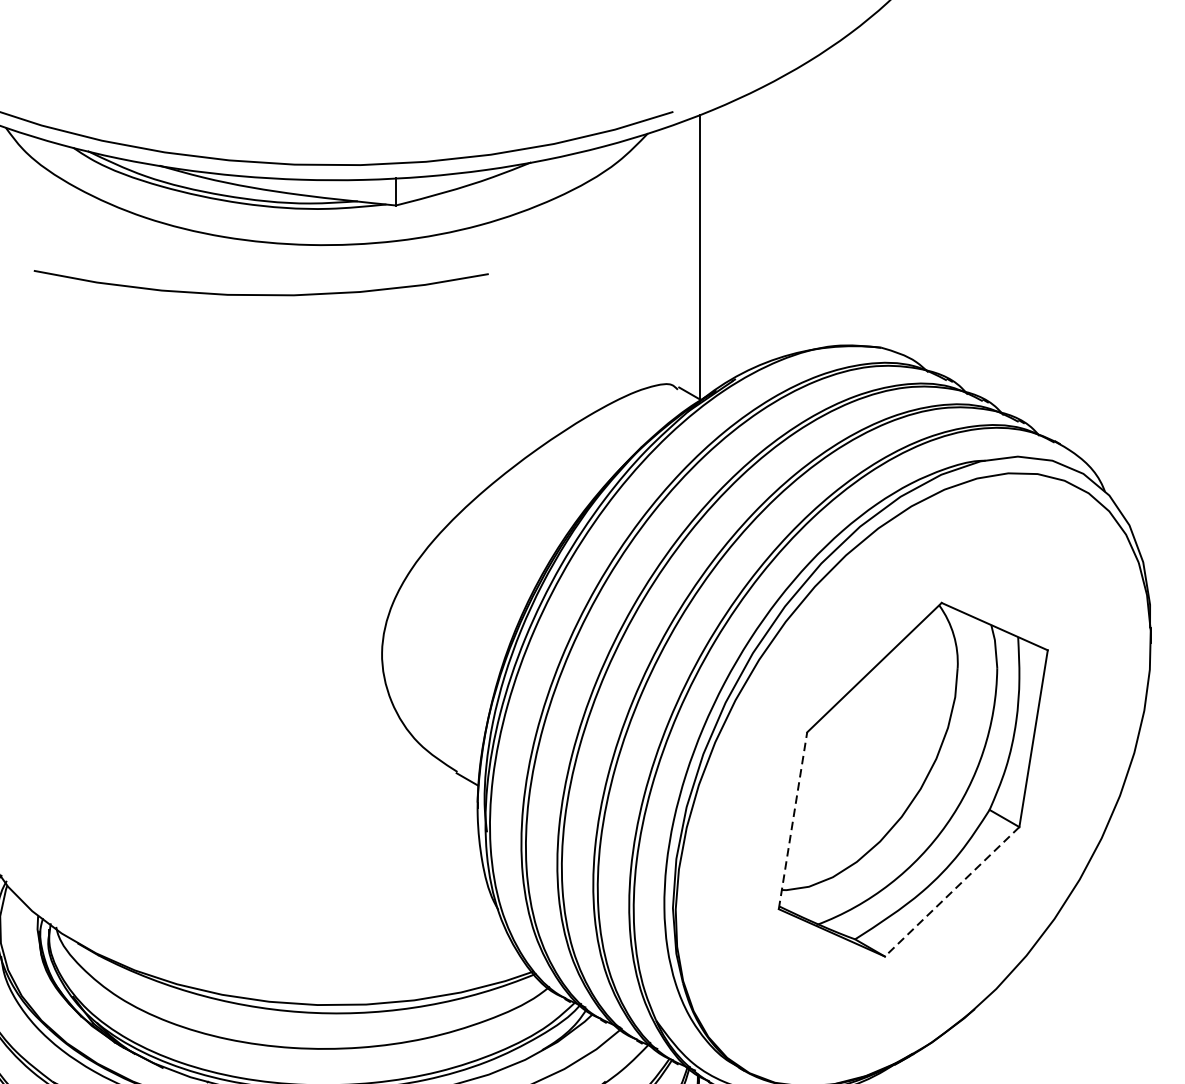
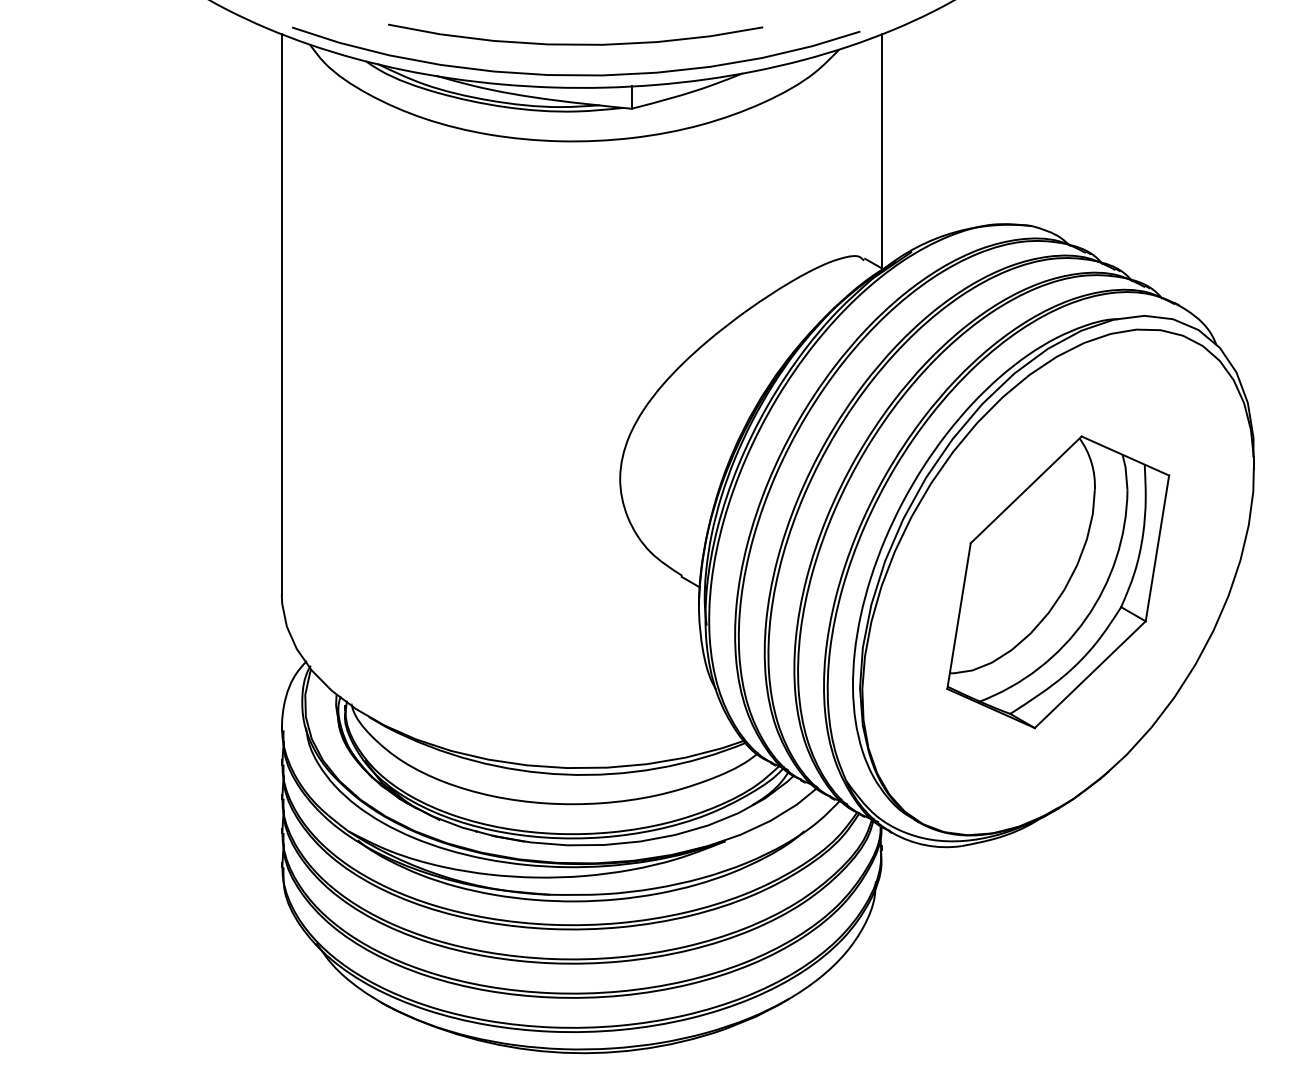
curve: (261, 293) -> (575, 43), moved
line: (793, 821) -> (959, 616), dashed -> solid
line: (952, 891) -> (1090, 674), dashed -> solid

